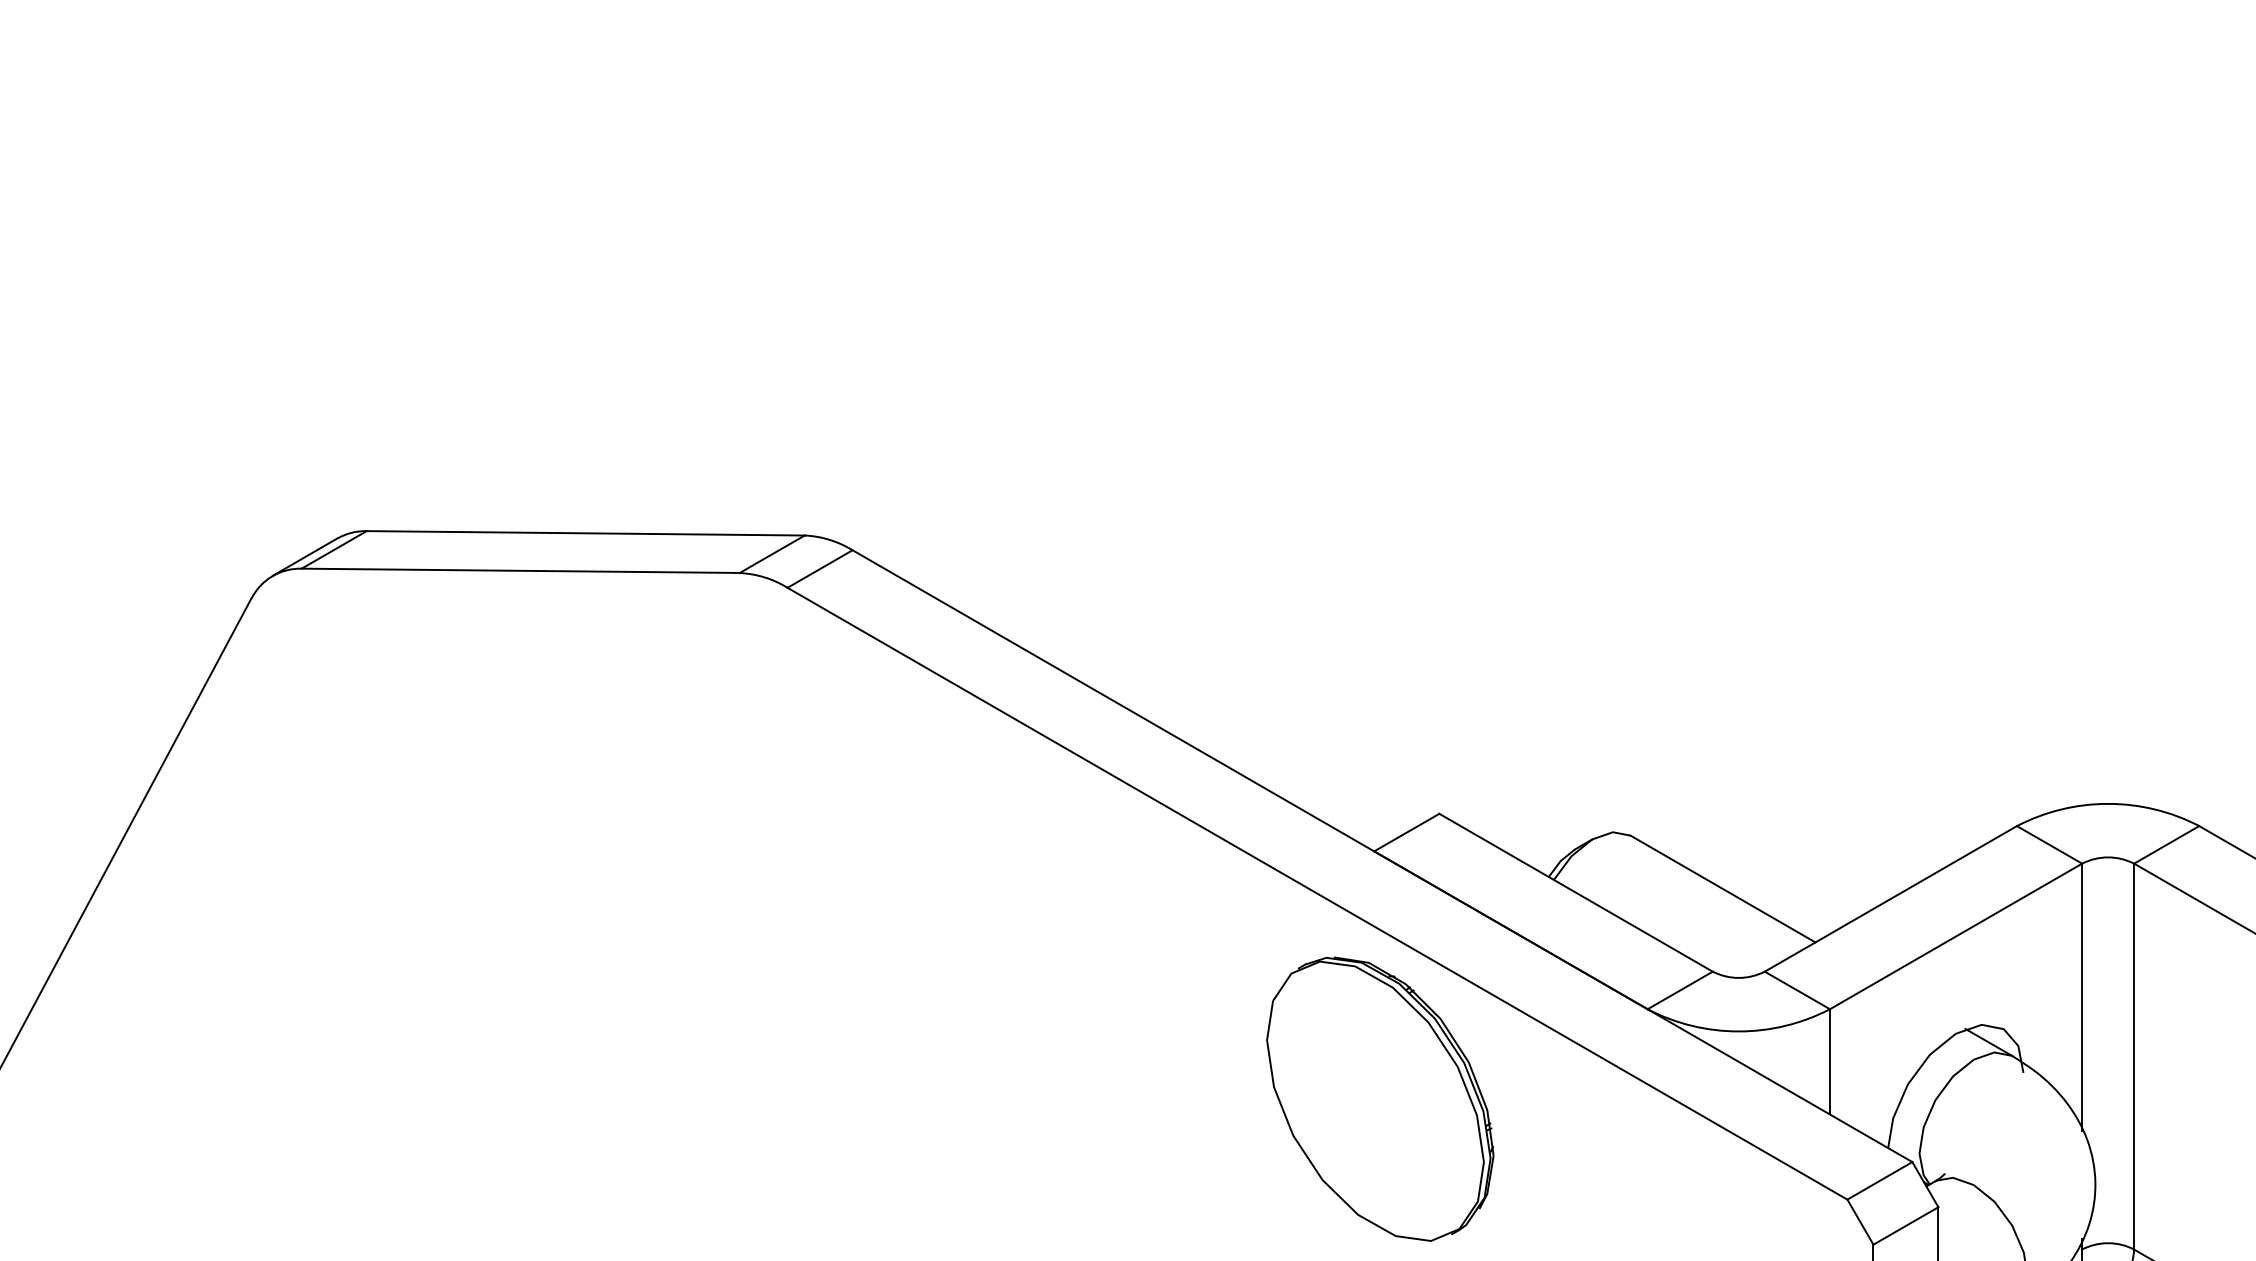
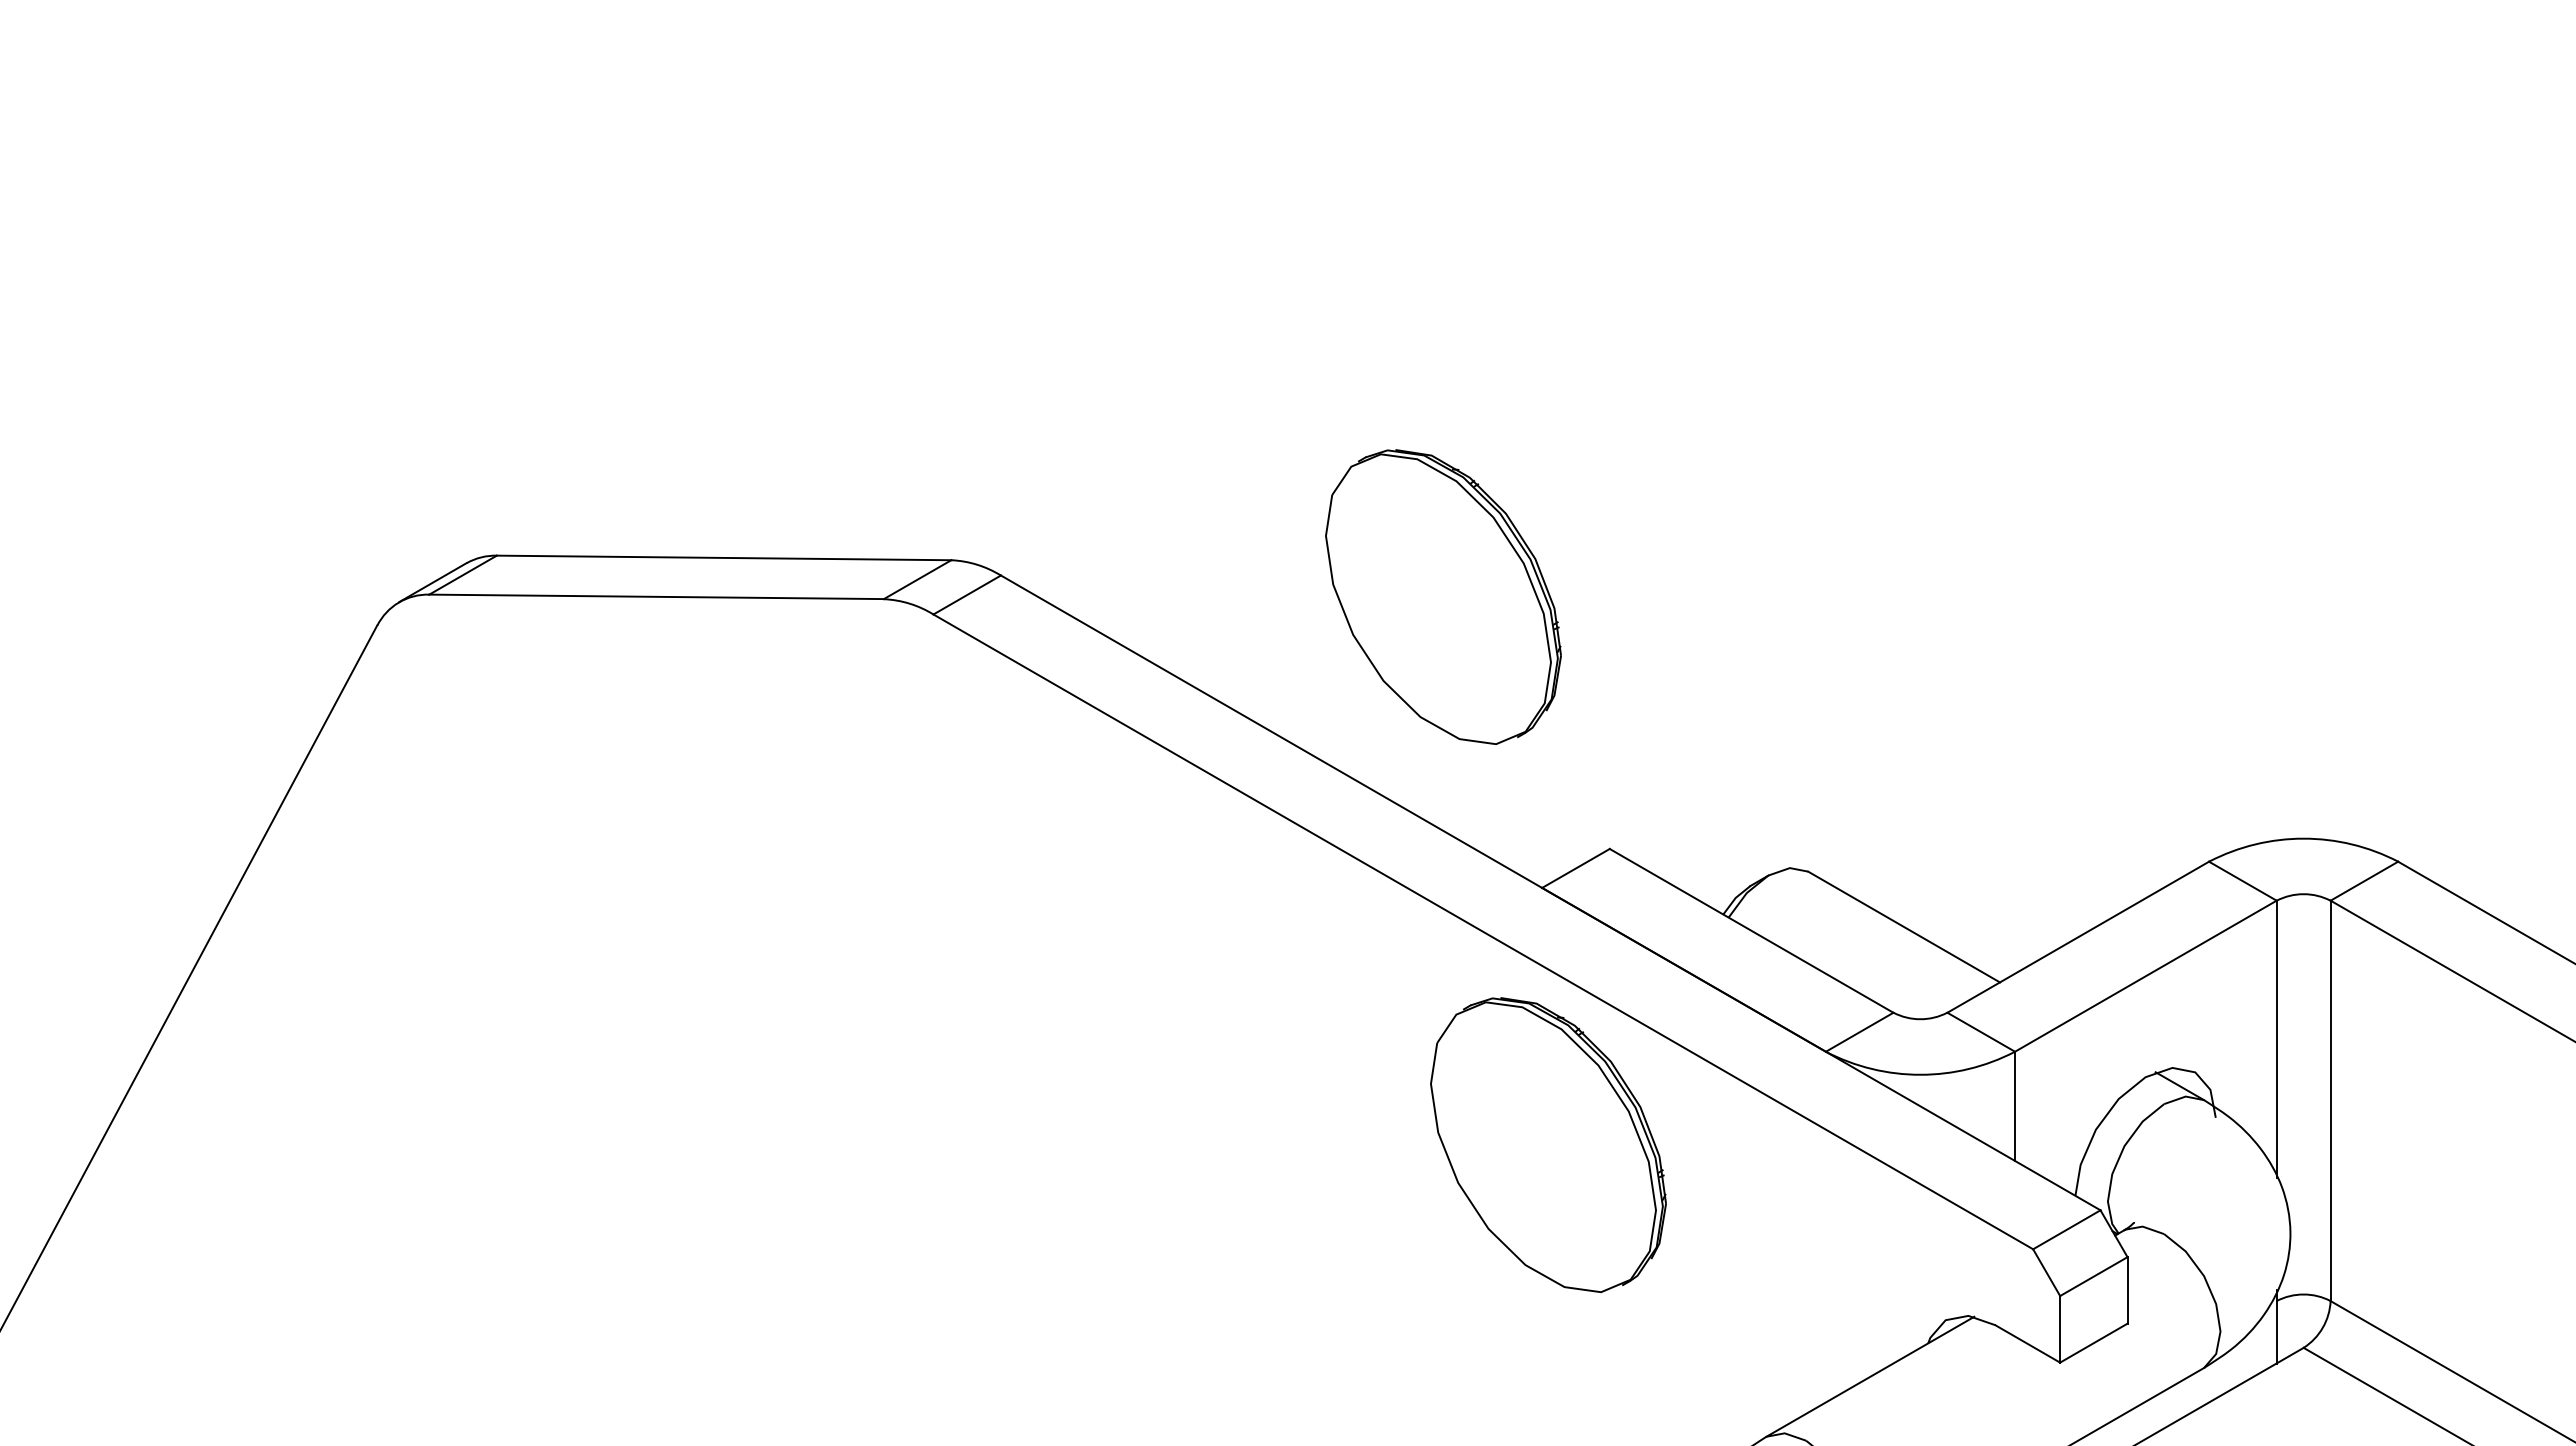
part: (1279, 570) -> (1443, 596), added

